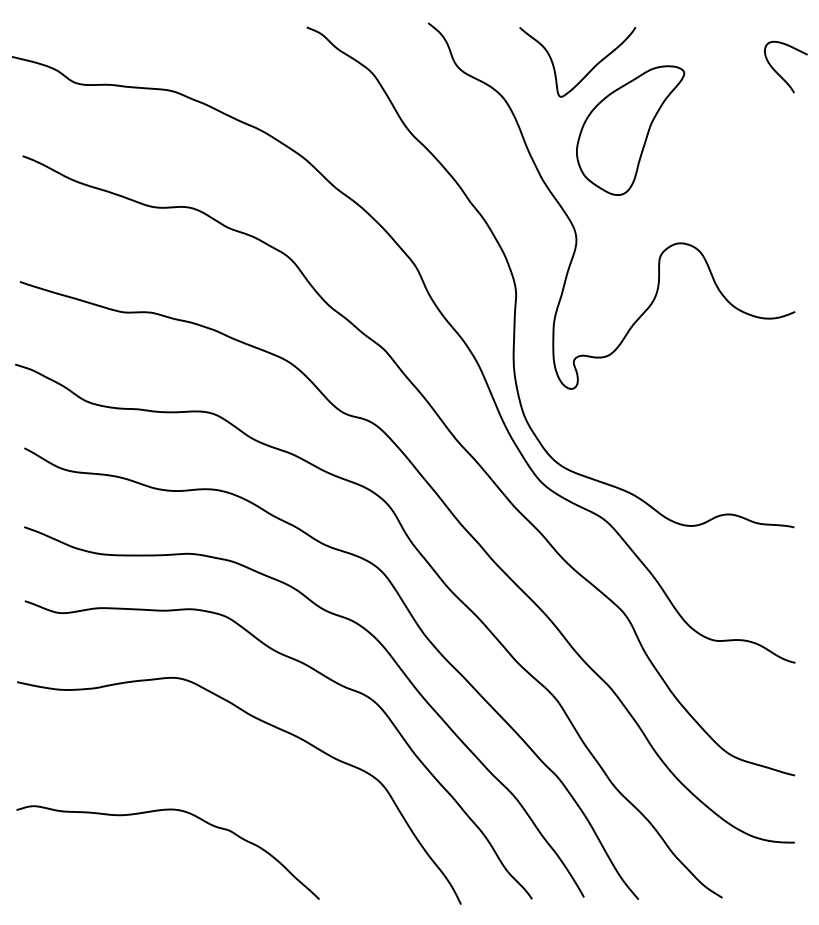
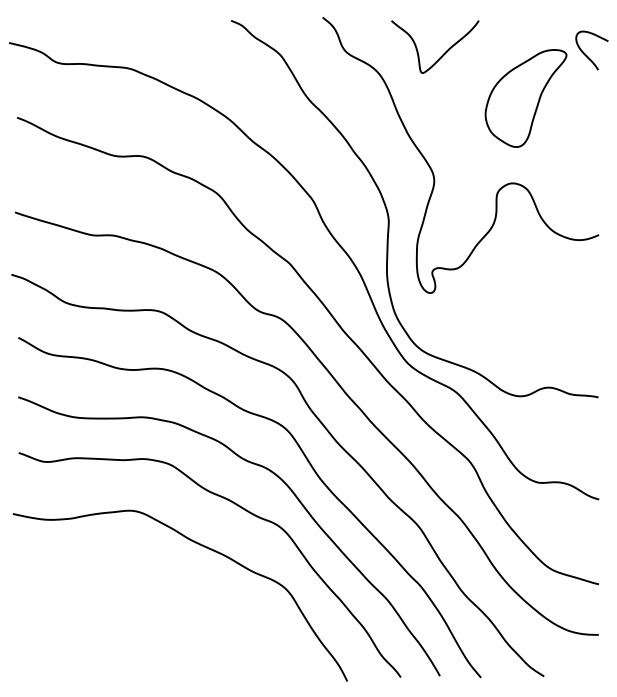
part: (629, 130) -> (525, 98), moved
curve: (162, 811) -> (122, 611), removed

